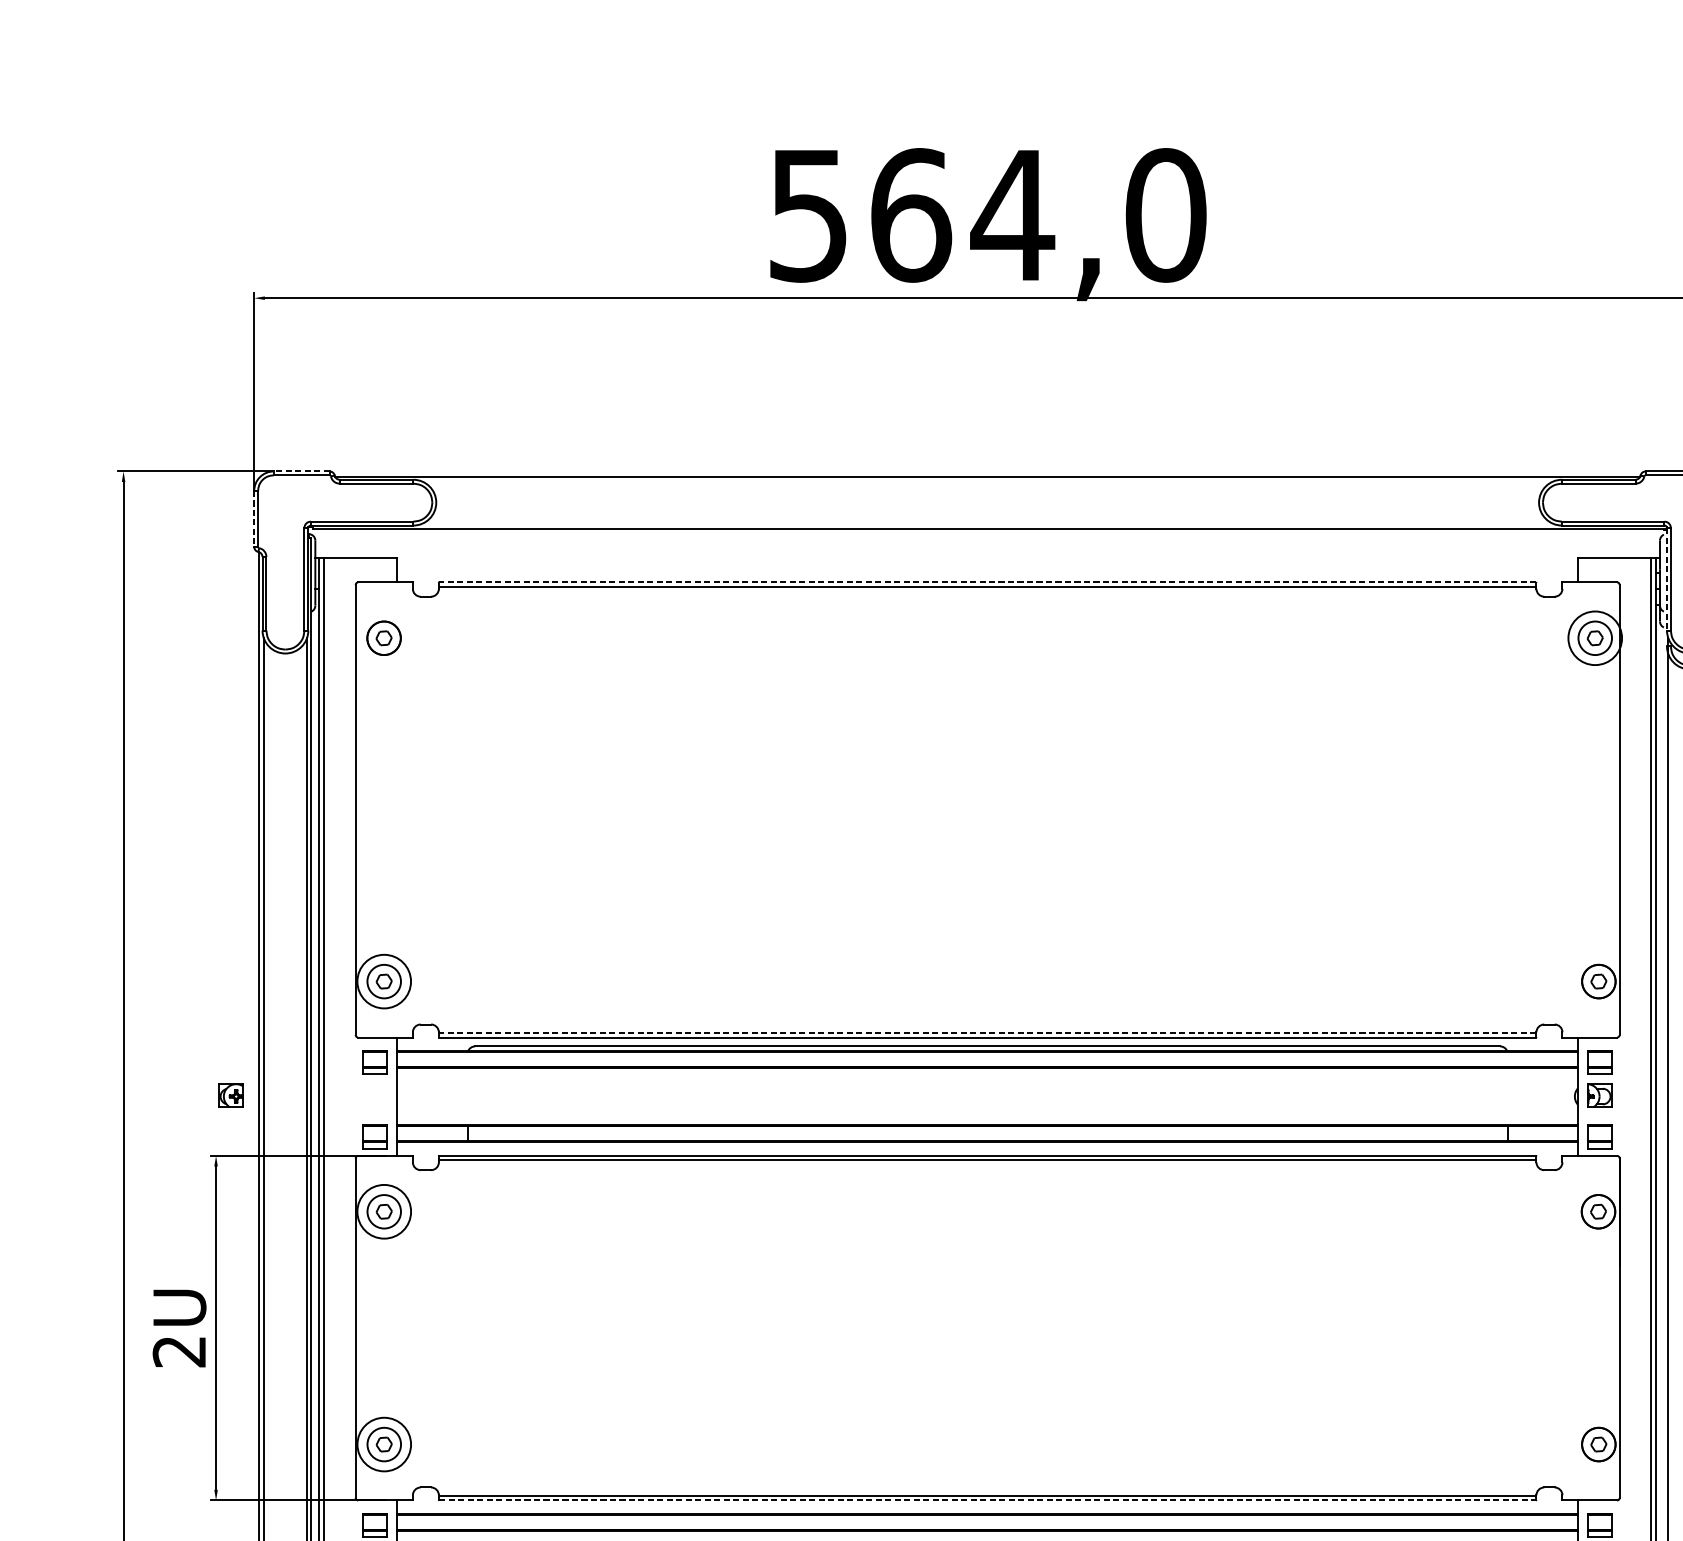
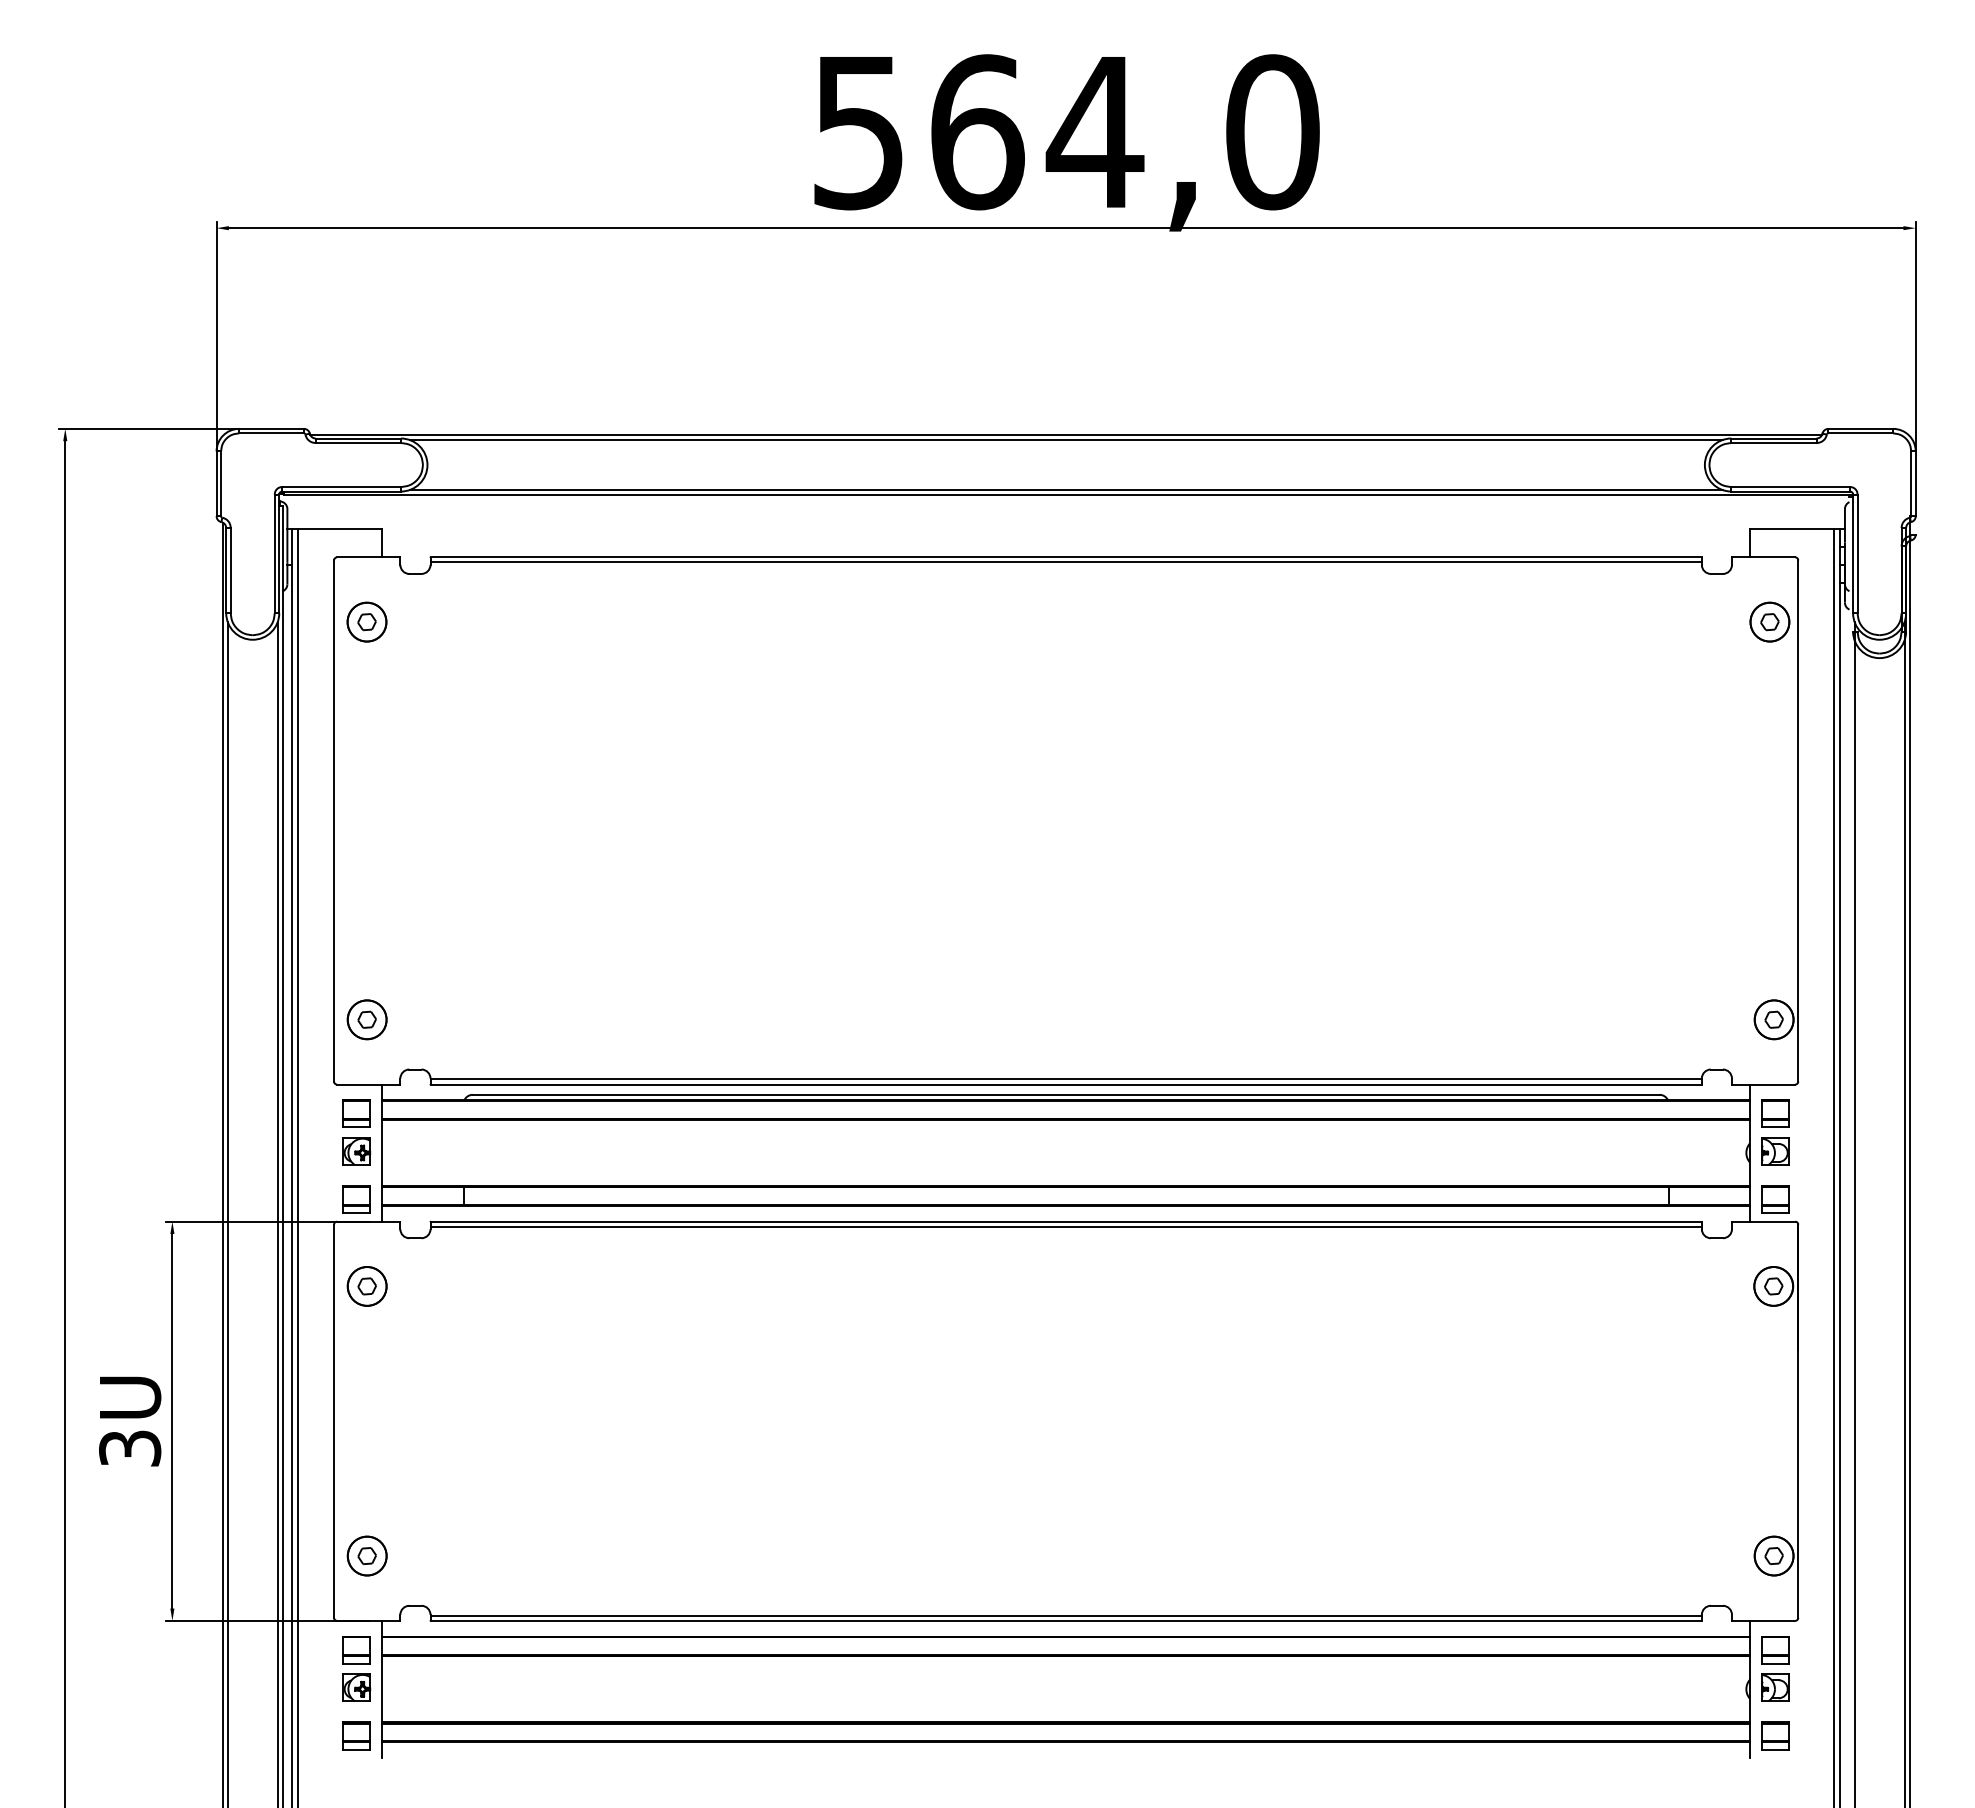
line: (301, 471) -> (271, 428), dashed -> solid
line: (987, 481) -> (1065, 440), added
line: (254, 519) -> (216, 484), dashed -> solid
line: (987, 524) -> (1065, 490), added
line: (1667, 579) -> (1853, 554), dashed -> solid
line: (987, 582) -> (1066, 557), dashed -> solid
circle: (1594, 637) -> (1769, 621), size x0.62
circle: (383, 981) -> (366, 1019), size x0.62
line: (987, 1033) -> (1066, 1079), dashed -> solid
part: (230, 1095) -> (356, 1151), moved
circle: (383, 1211) -> (366, 1286), size x0.62
text: (179, 1351) -> (130, 1448), 2U -> 3U
circle: (383, 1444) -> (366, 1555), size x0.62
line: (987, 1500) -> (1066, 1620), dashed -> solid

